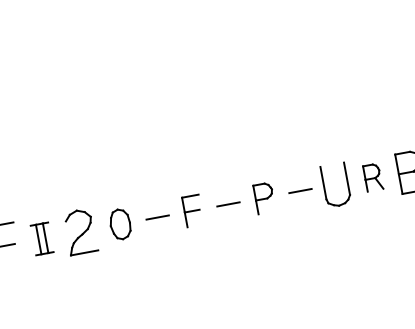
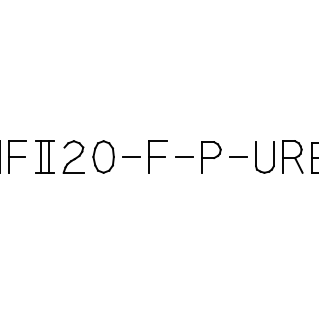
part: (372, 177) -> (292, 156), size x1.67
part: (264, 198) -> (211, 157), size x1.43
part: (192, 210) -> (157, 156), size x1.43
part: (120, 223) -> (103, 156), size x1.43
part: (41, 238) -> (44, 156), size x1.43

